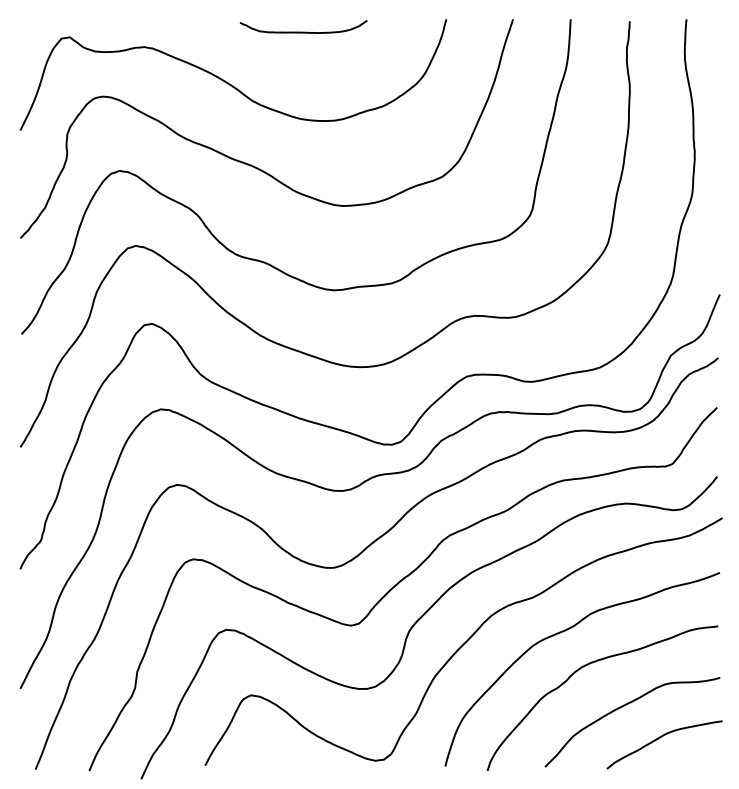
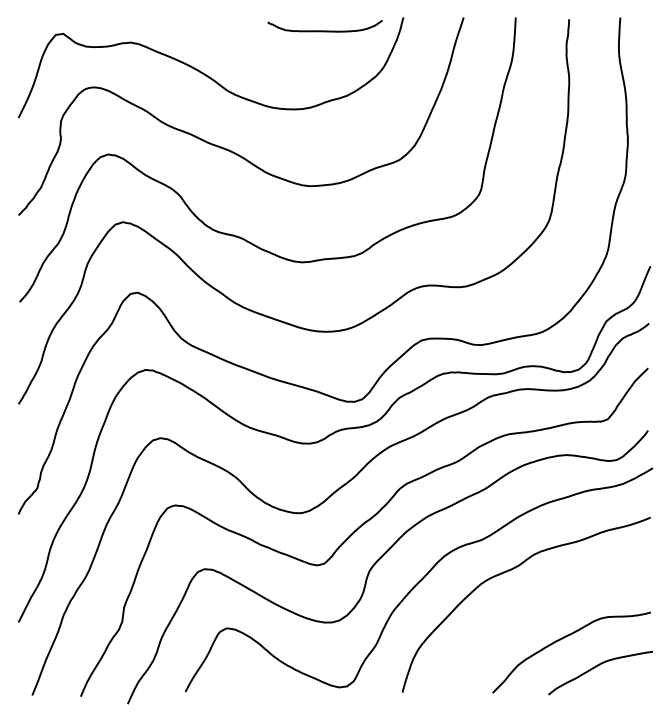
curve: (303, 31) -> (324, 30), moved
curve: (590, 664) -> (533, 600), removed

